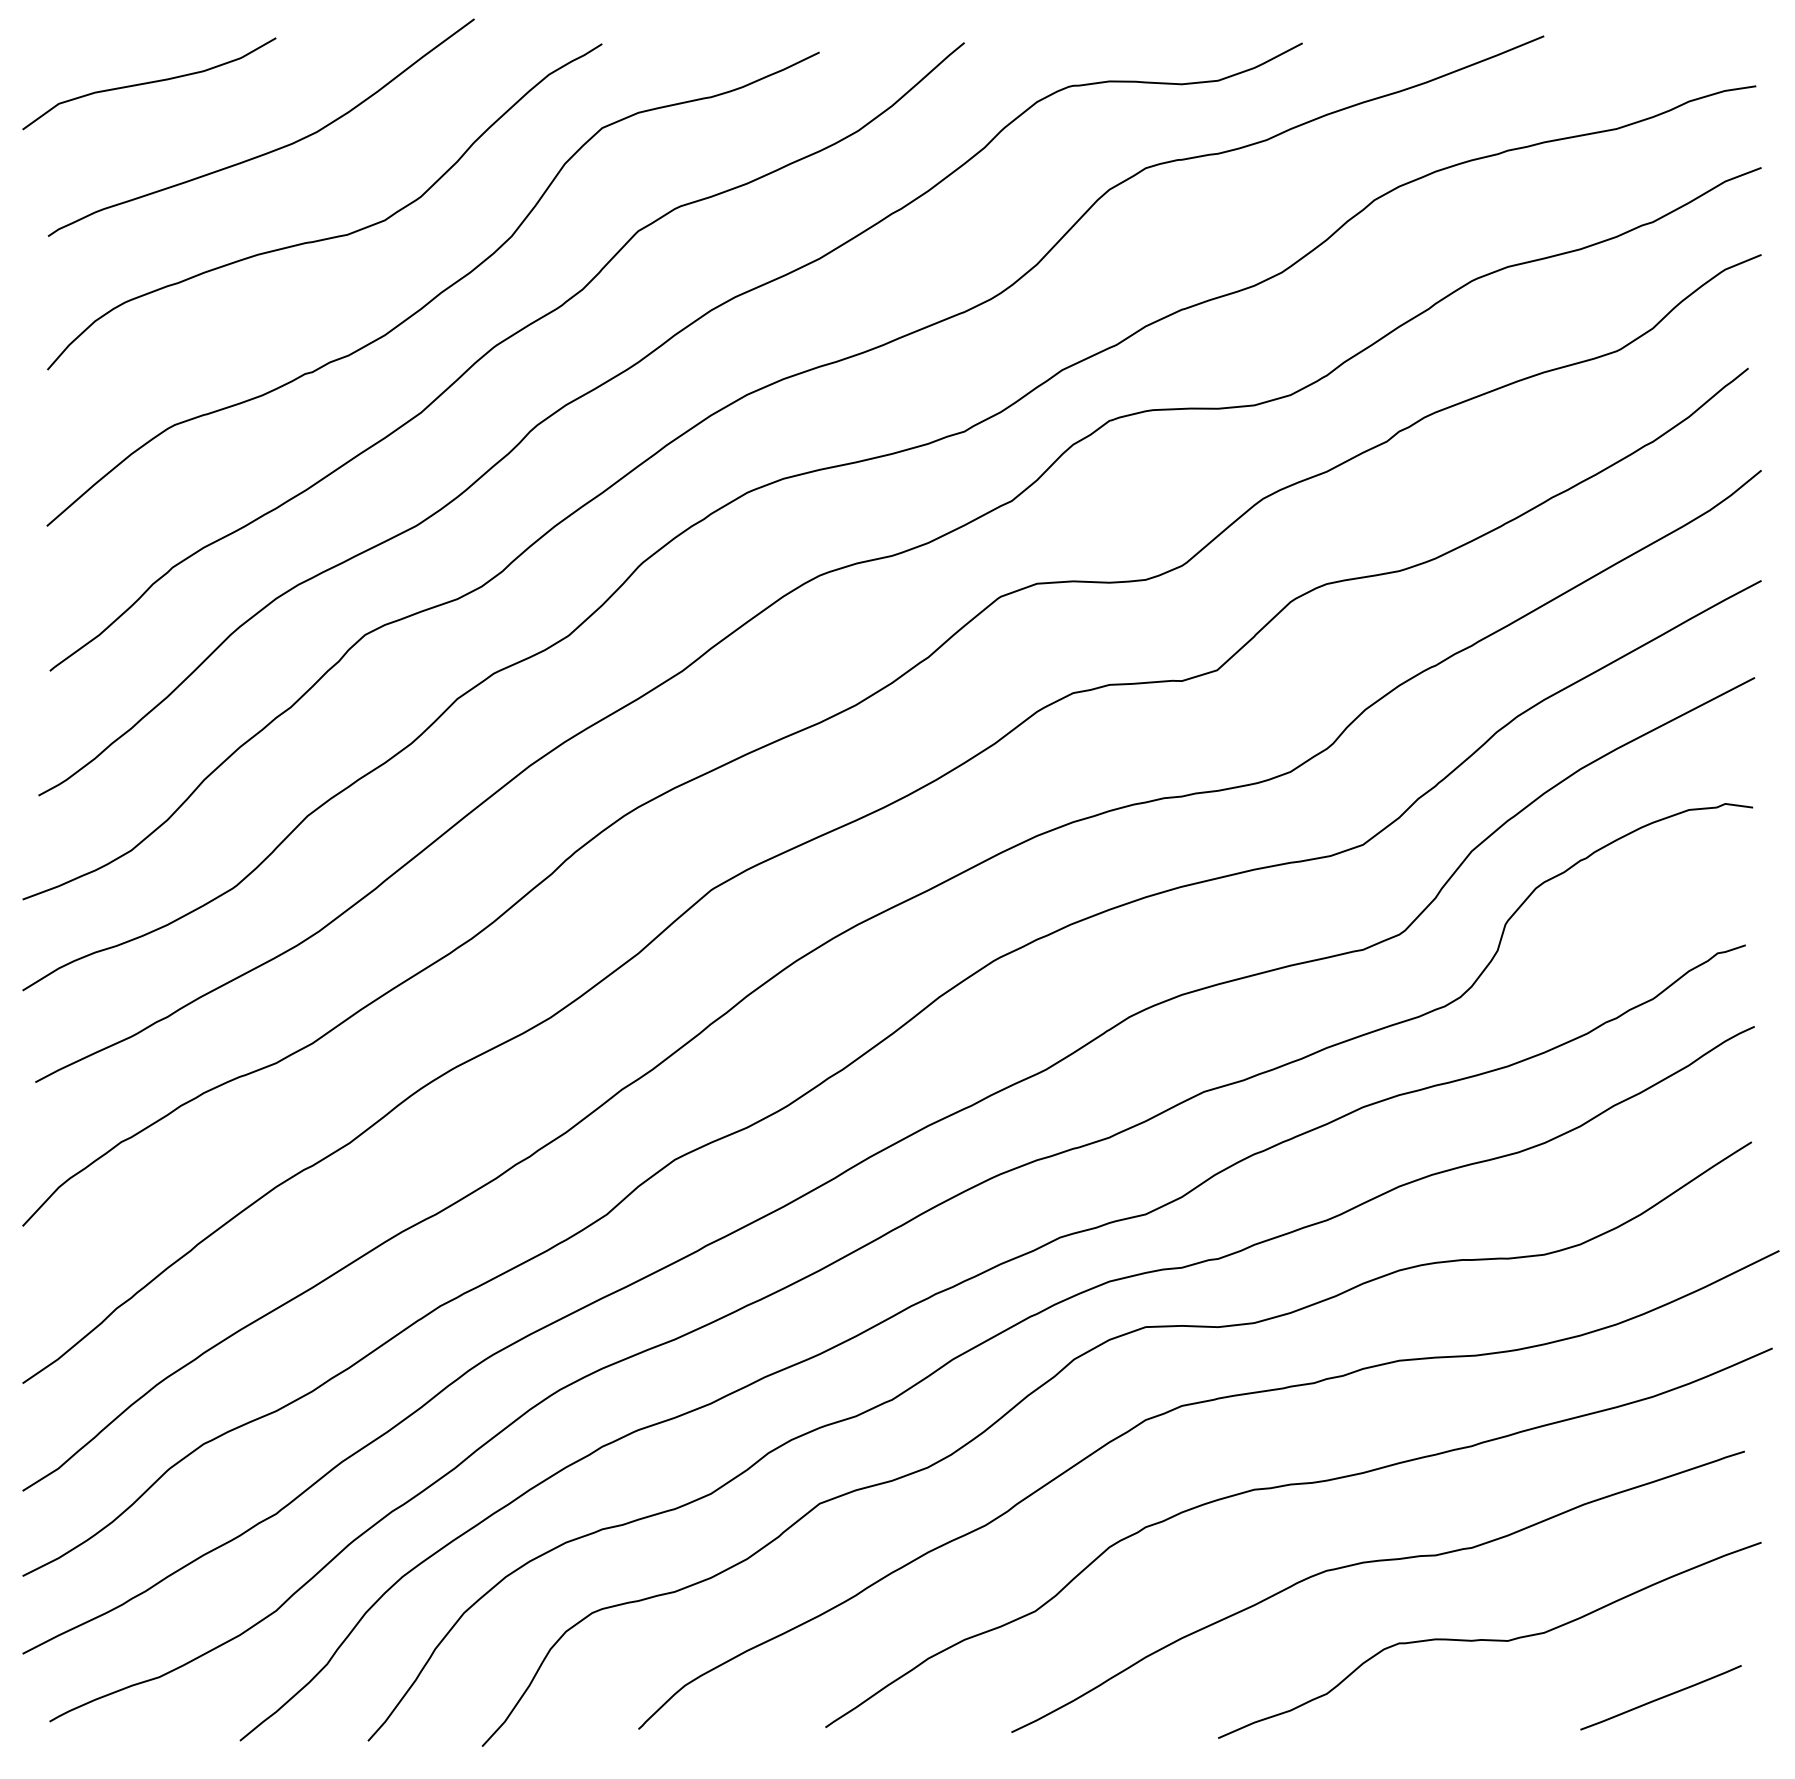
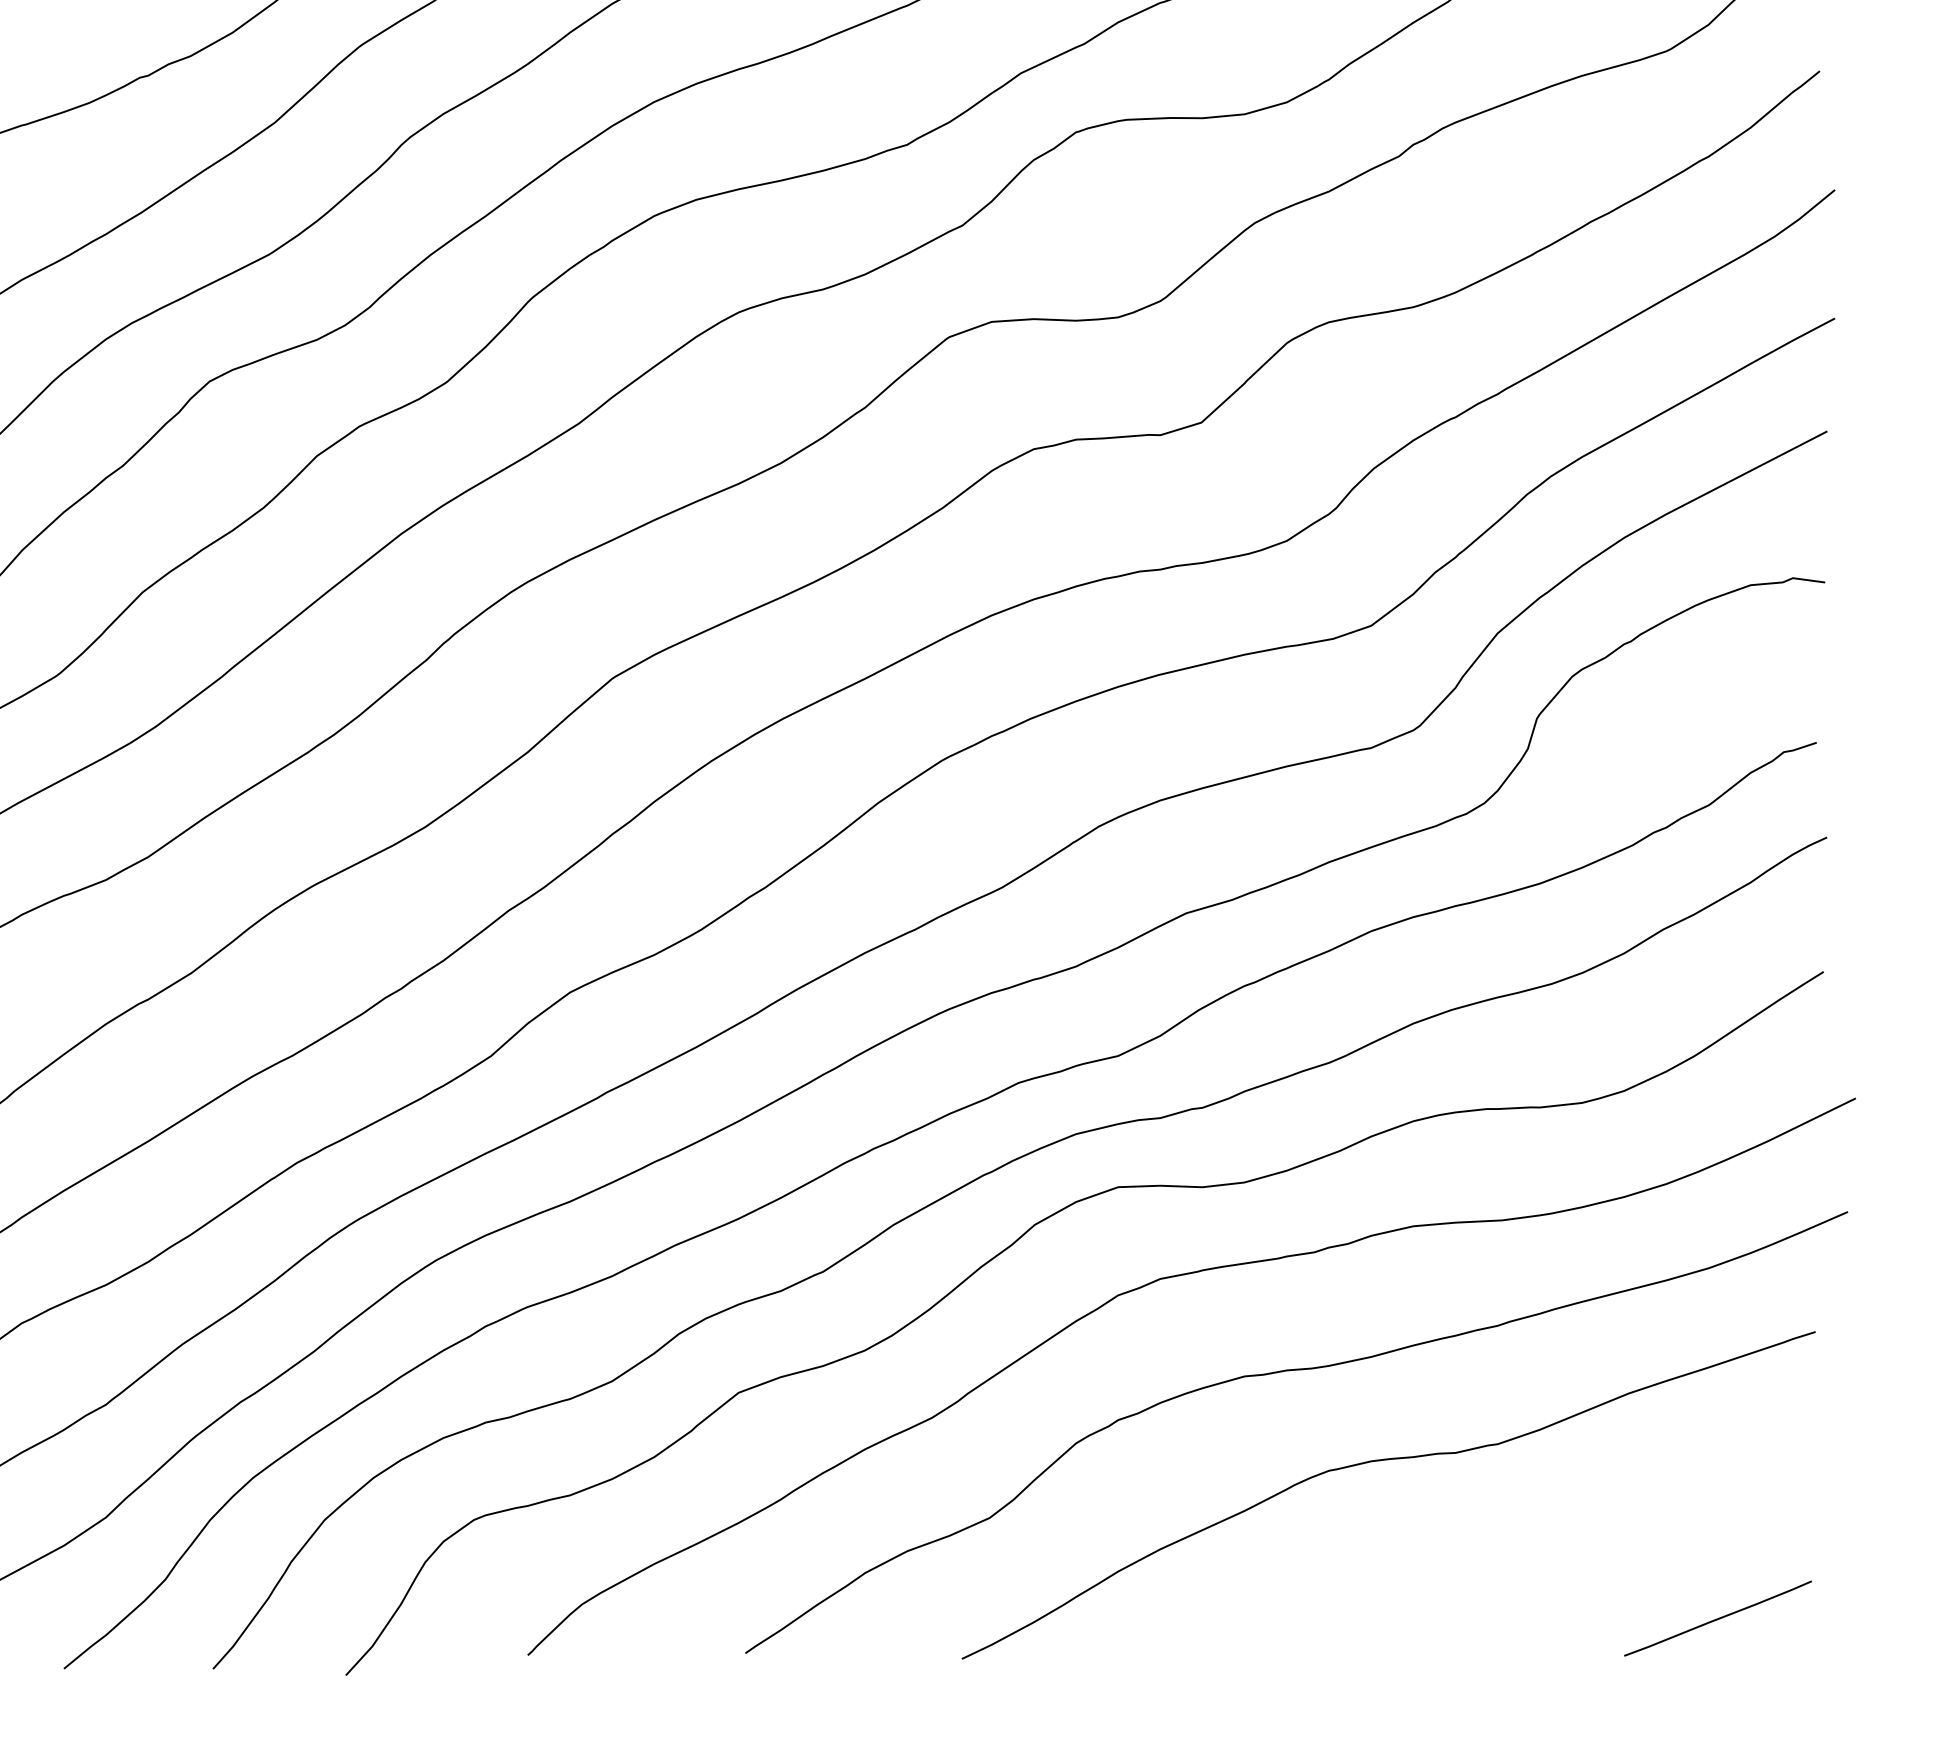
curve: (1489, 1640) -> (1518, 1551), removed

